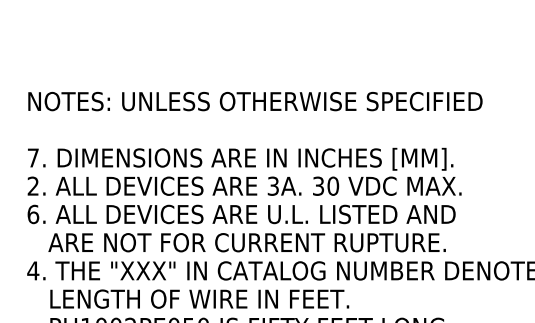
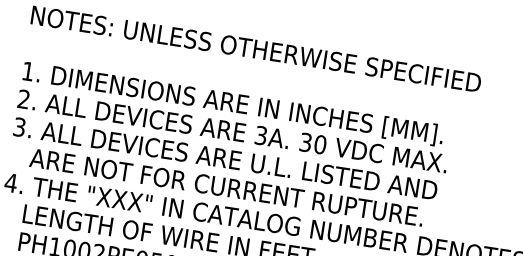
text: (33, 157) -> (28, 70), 7. -> 1.
text: (33, 214) -> (19, 127), 6. -> 3.

